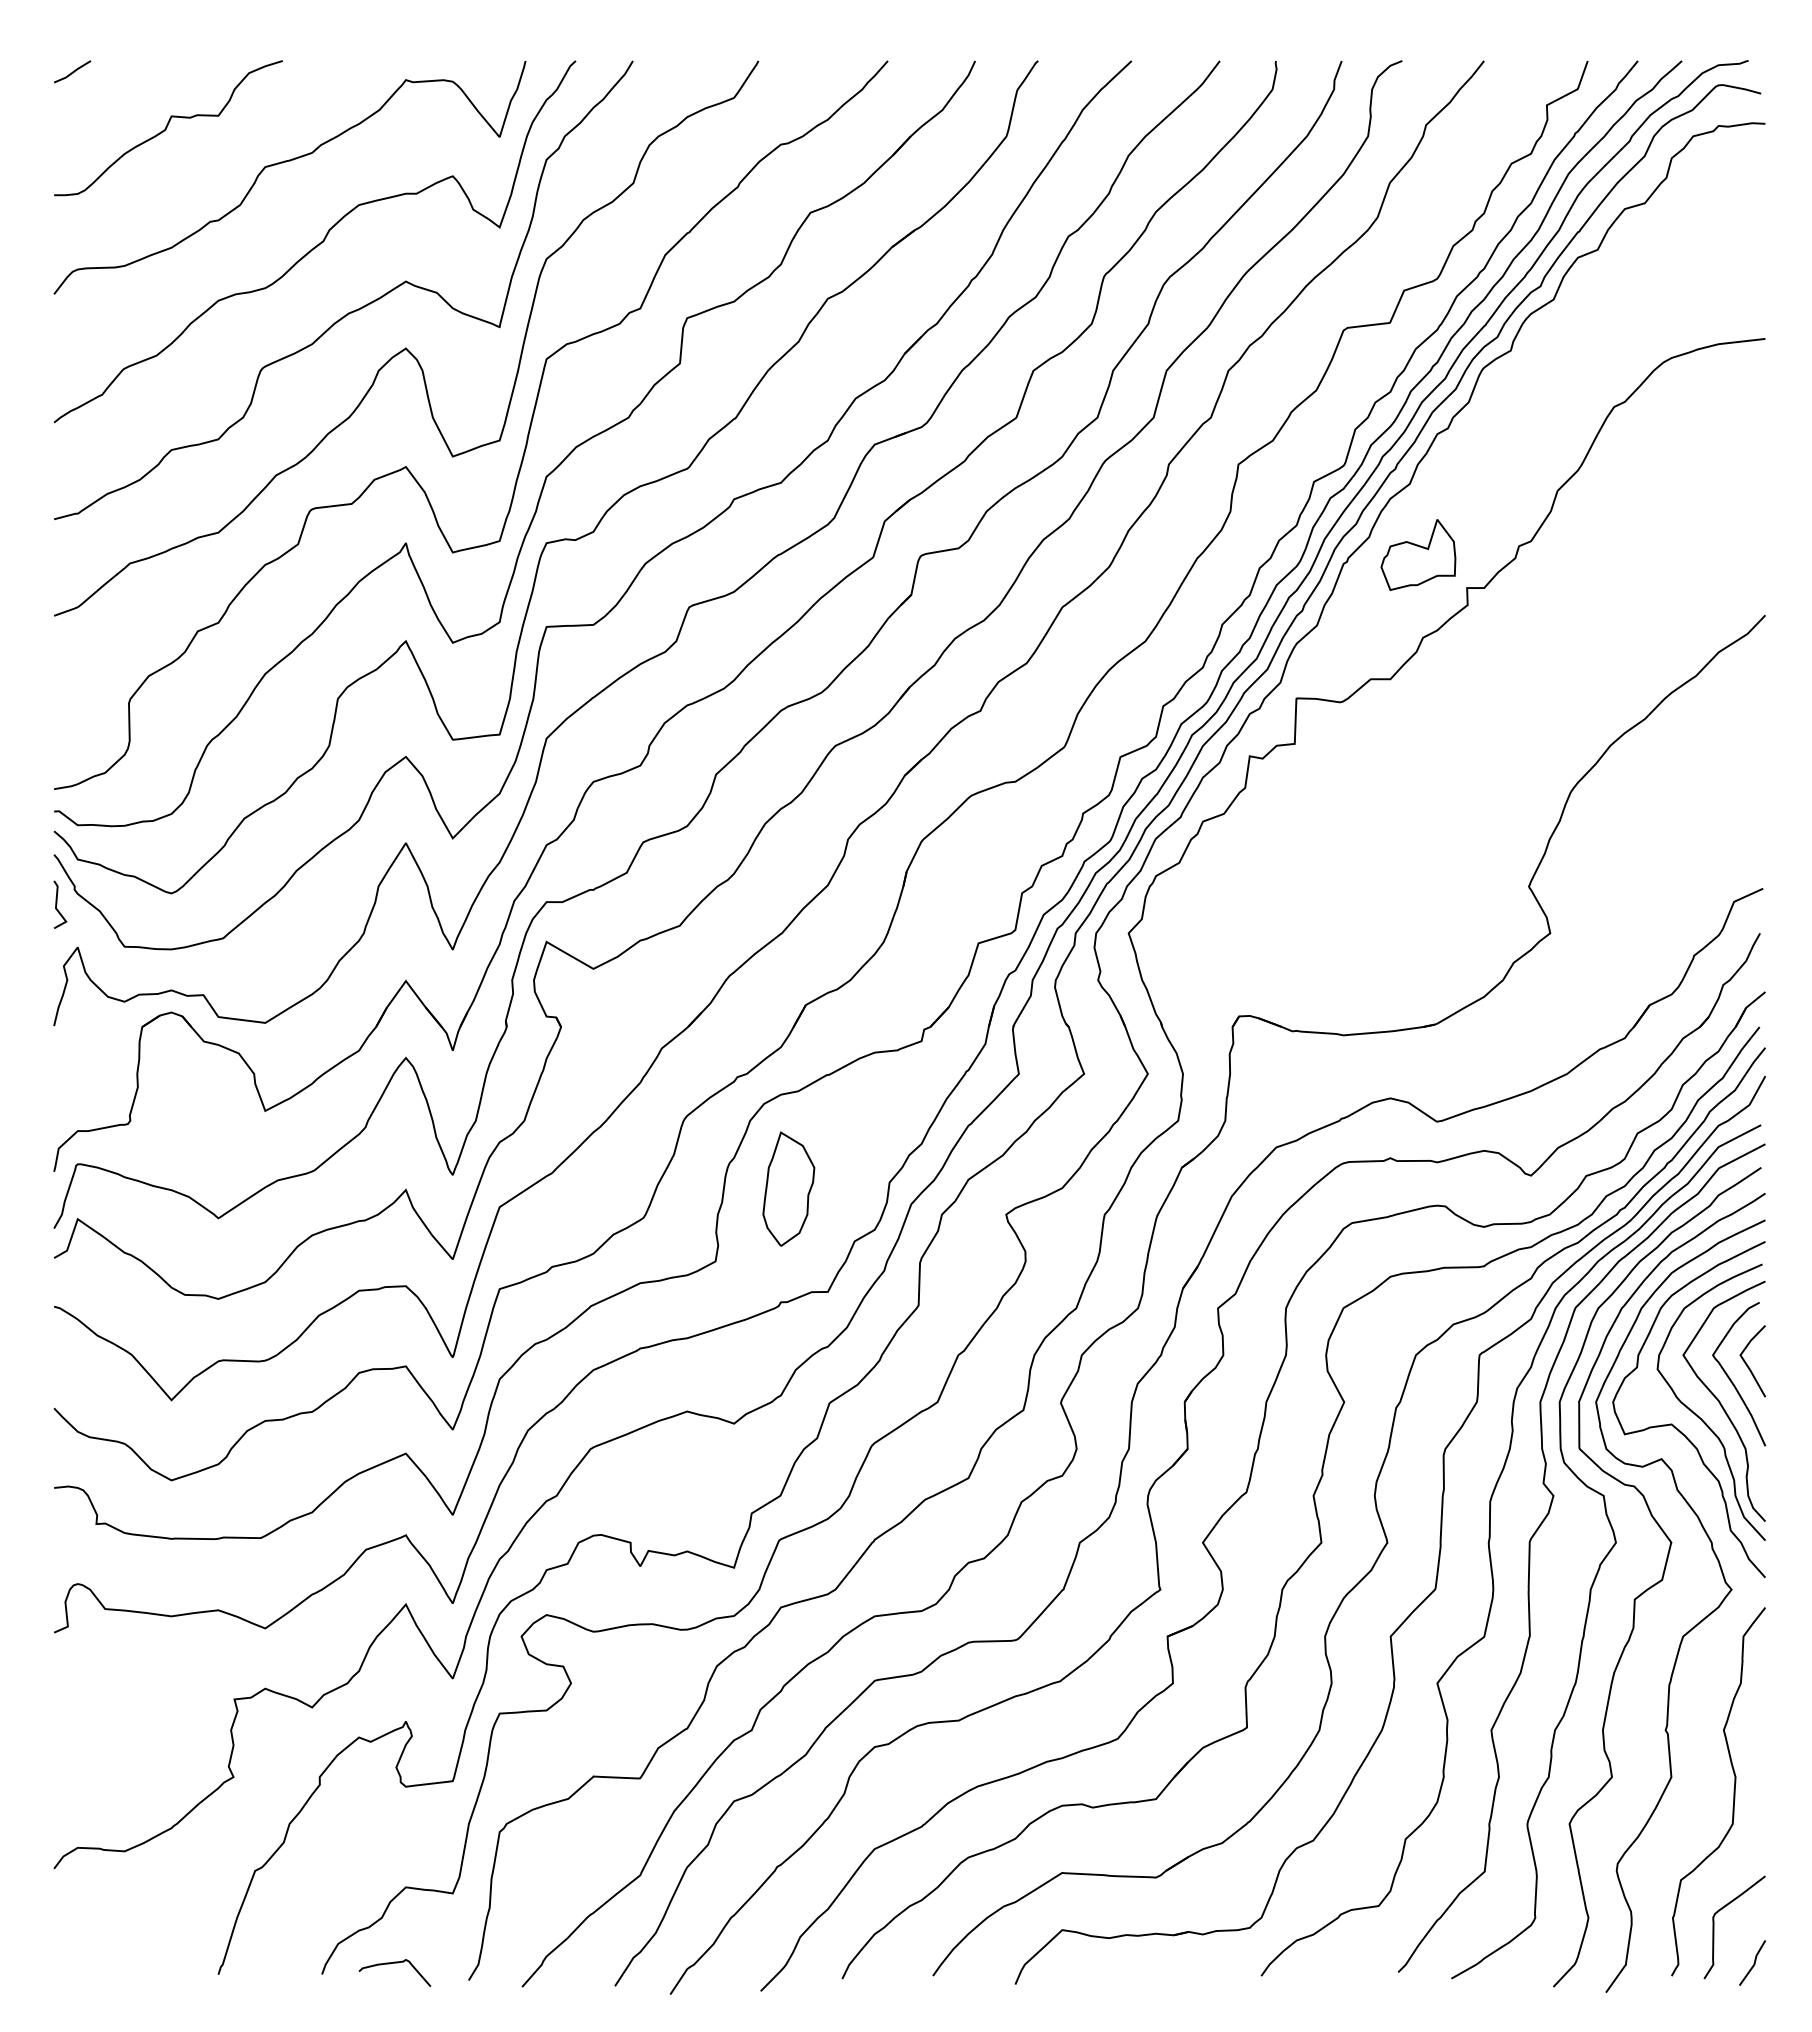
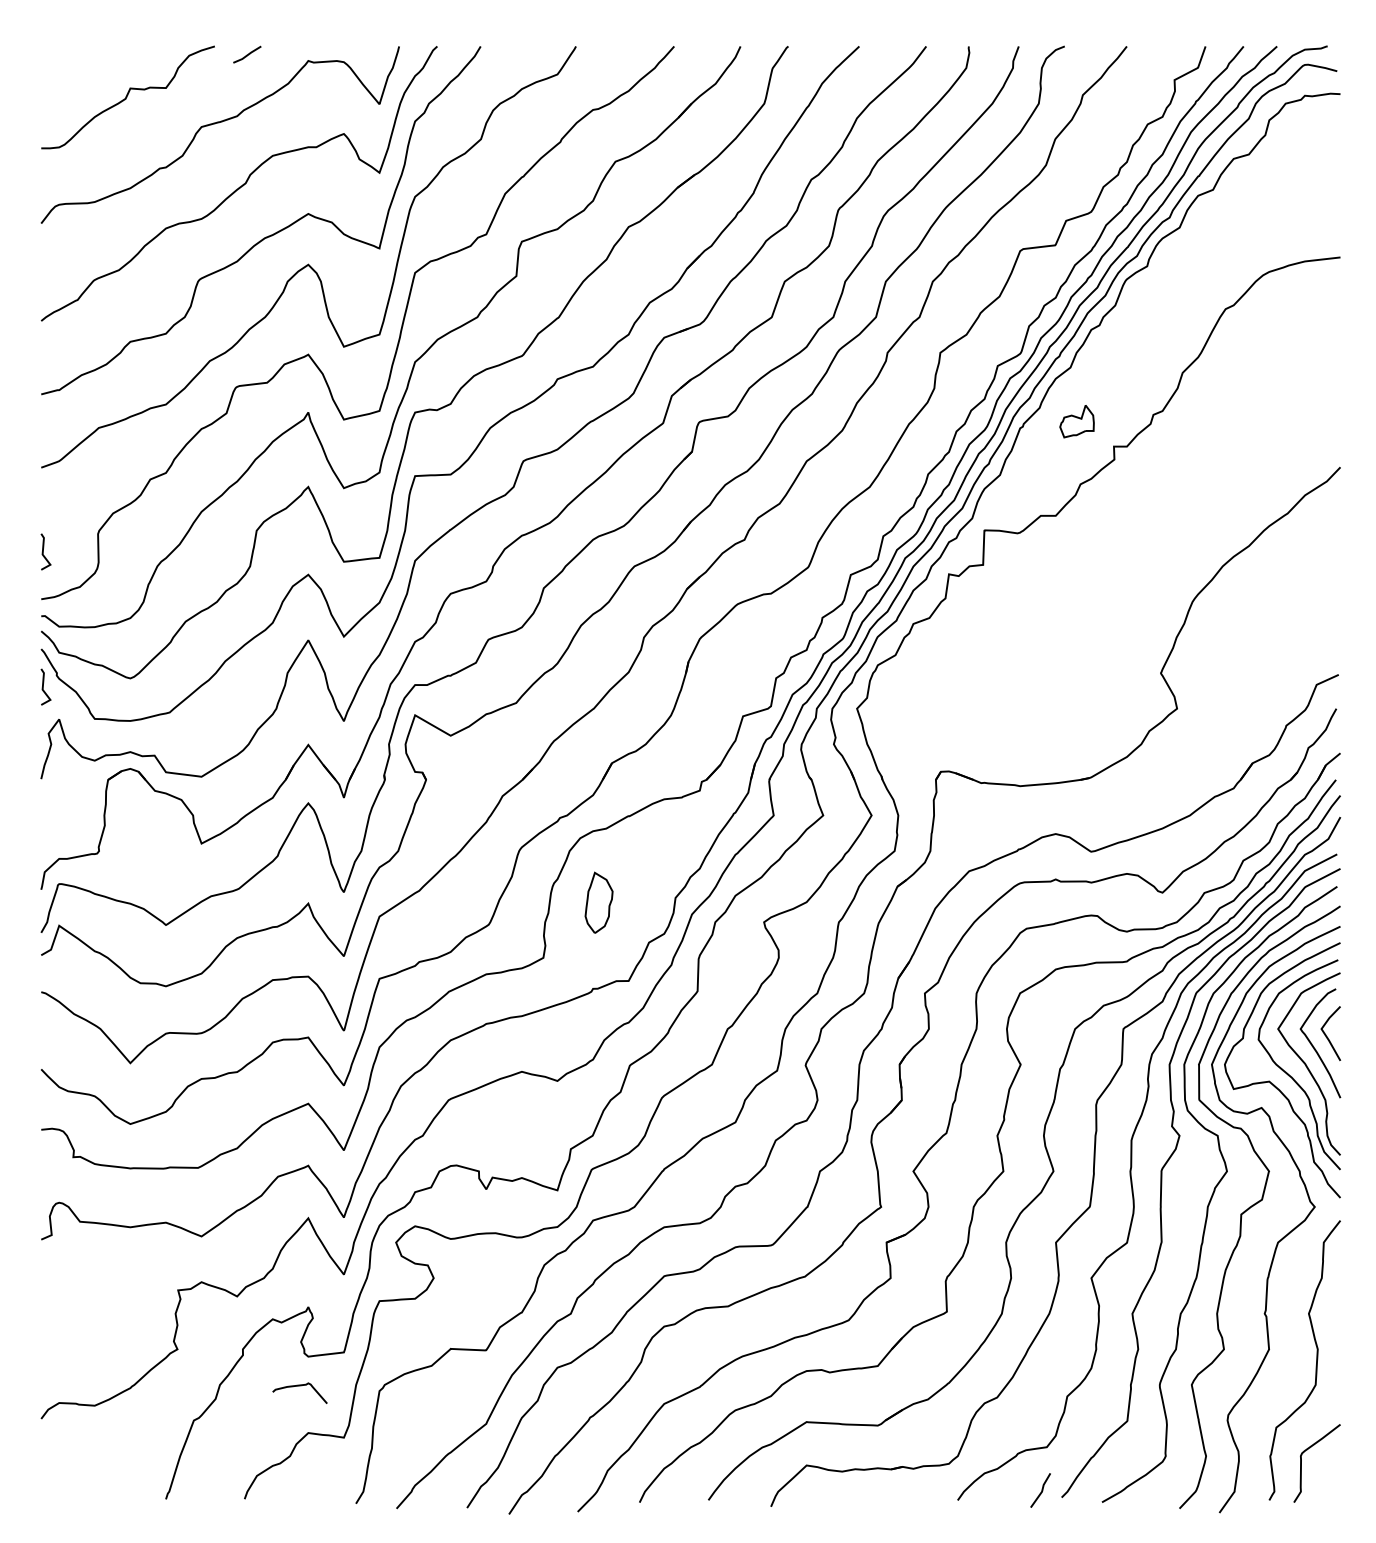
line: (72, 71) -> (247, 54), moved
part: (1418, 554) -> (1077, 421), size x0.6
line: (57, 726) -> (43, 551), added
part: (788, 1188) -> (598, 902), size x0.7
line: (1753, 1963) -> (1041, 1490), moved
curve: (390, 1964) -> (296, 1386), moved

